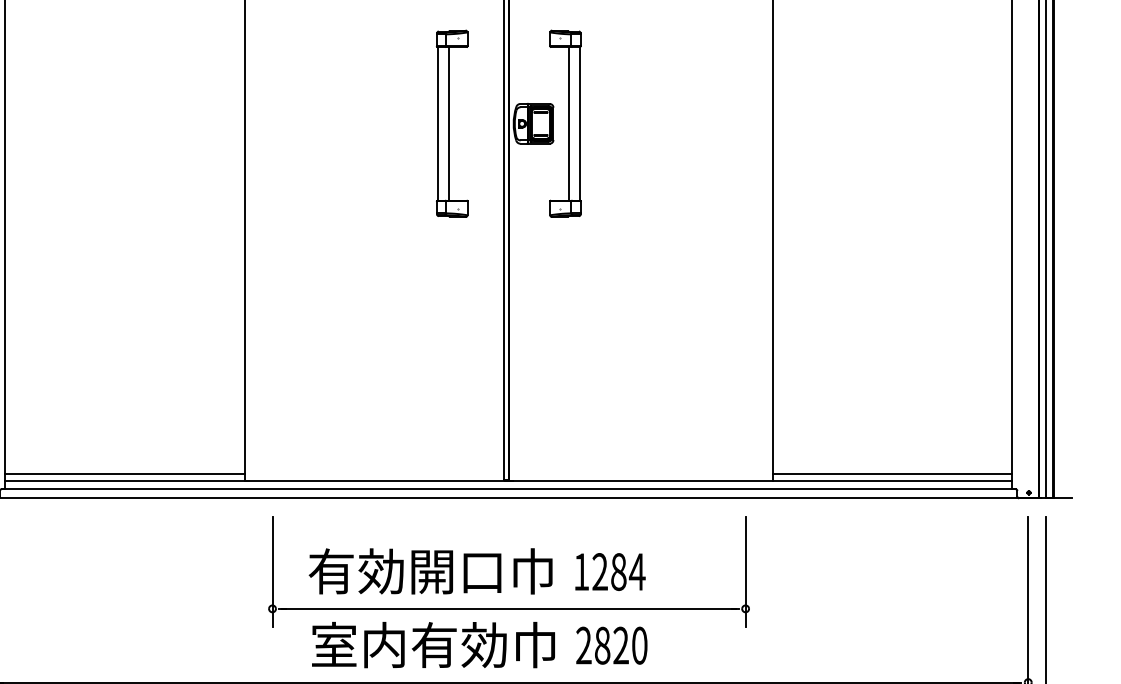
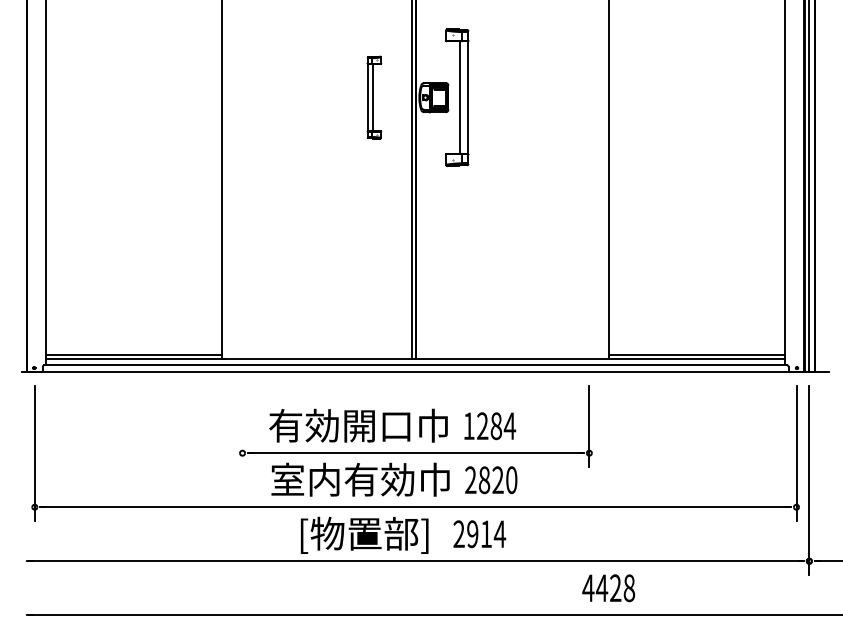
part: (452, 123) -> (374, 97), size x0.6
line: (272, 571) -> (242, 425), removed

